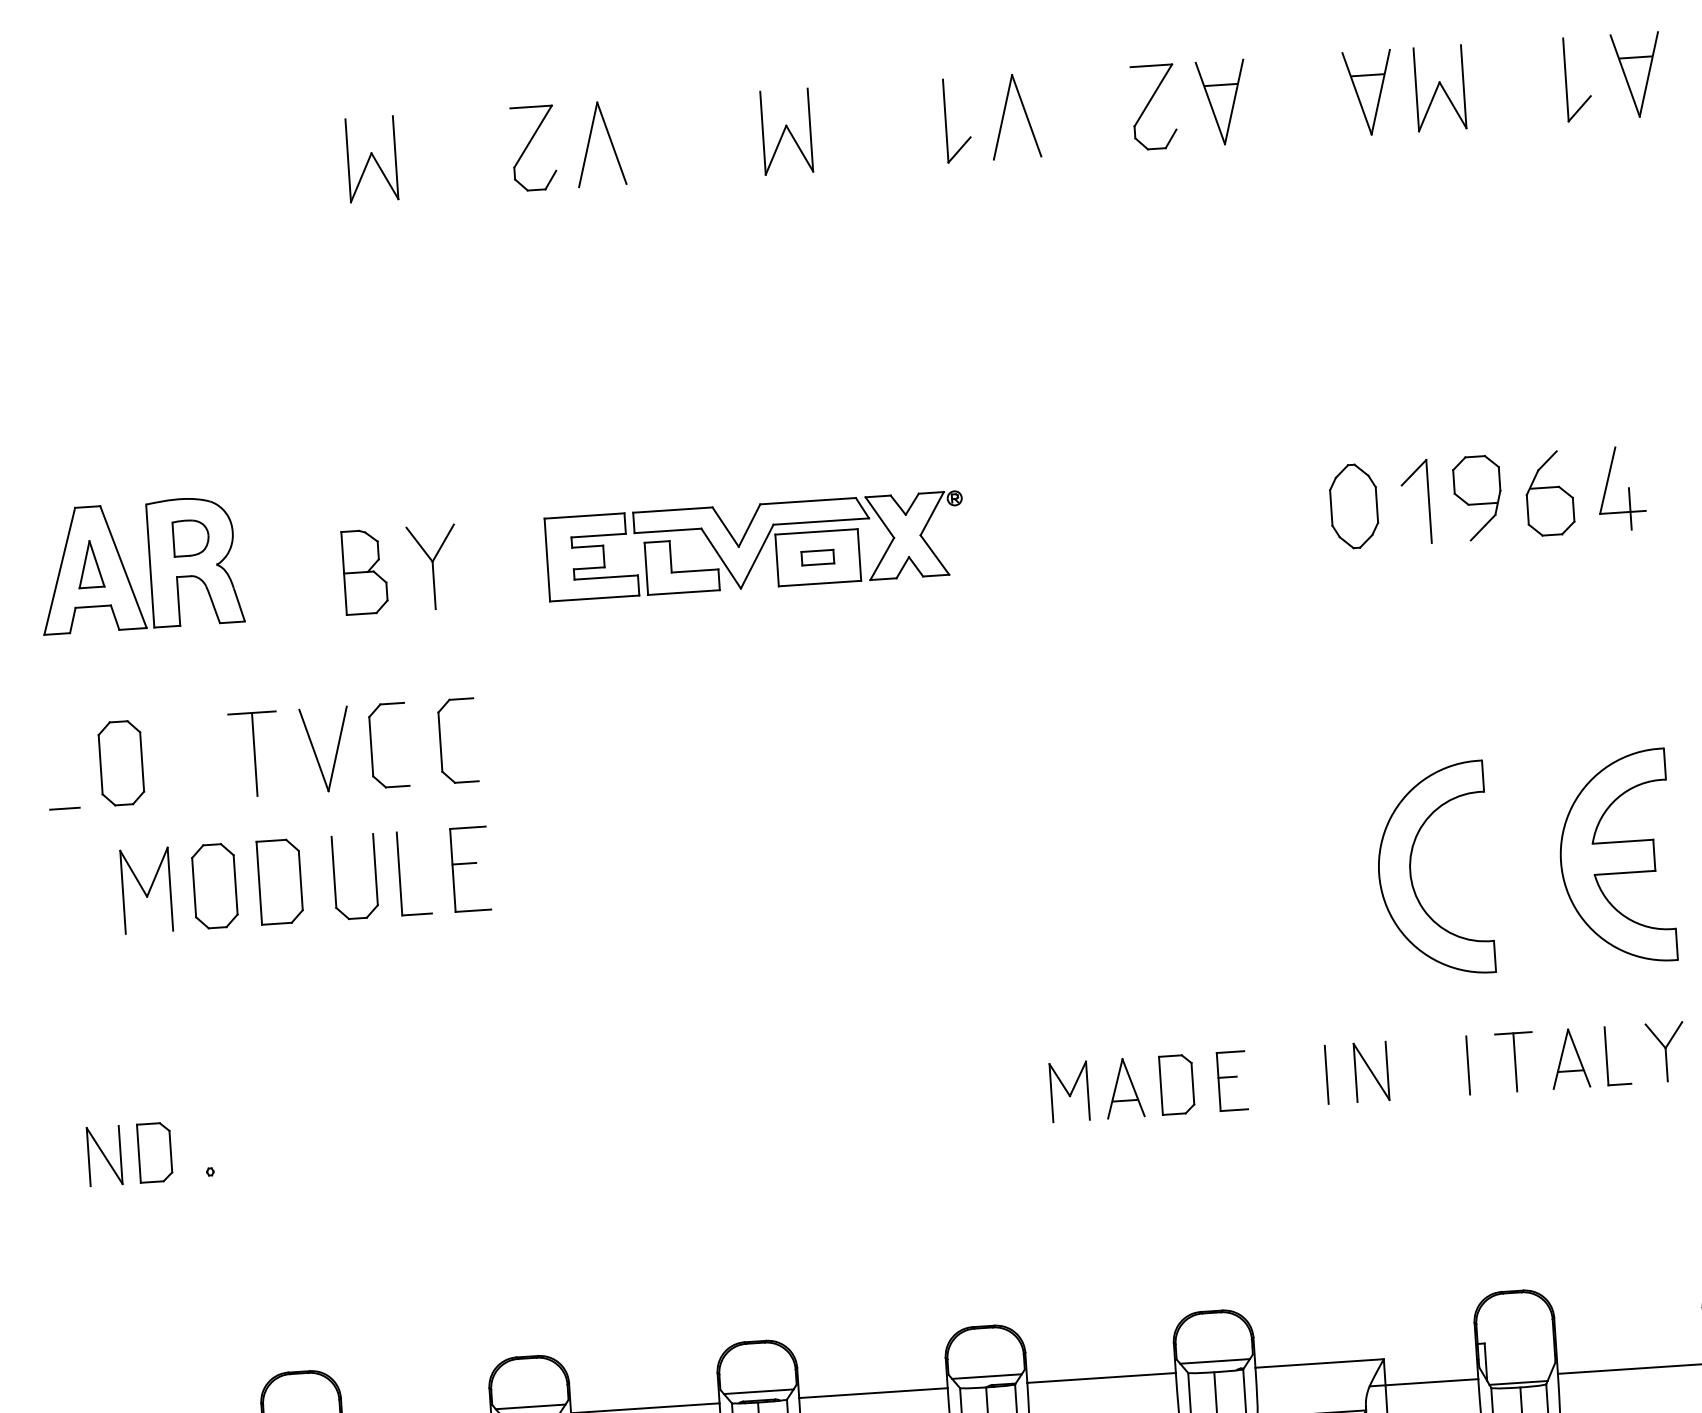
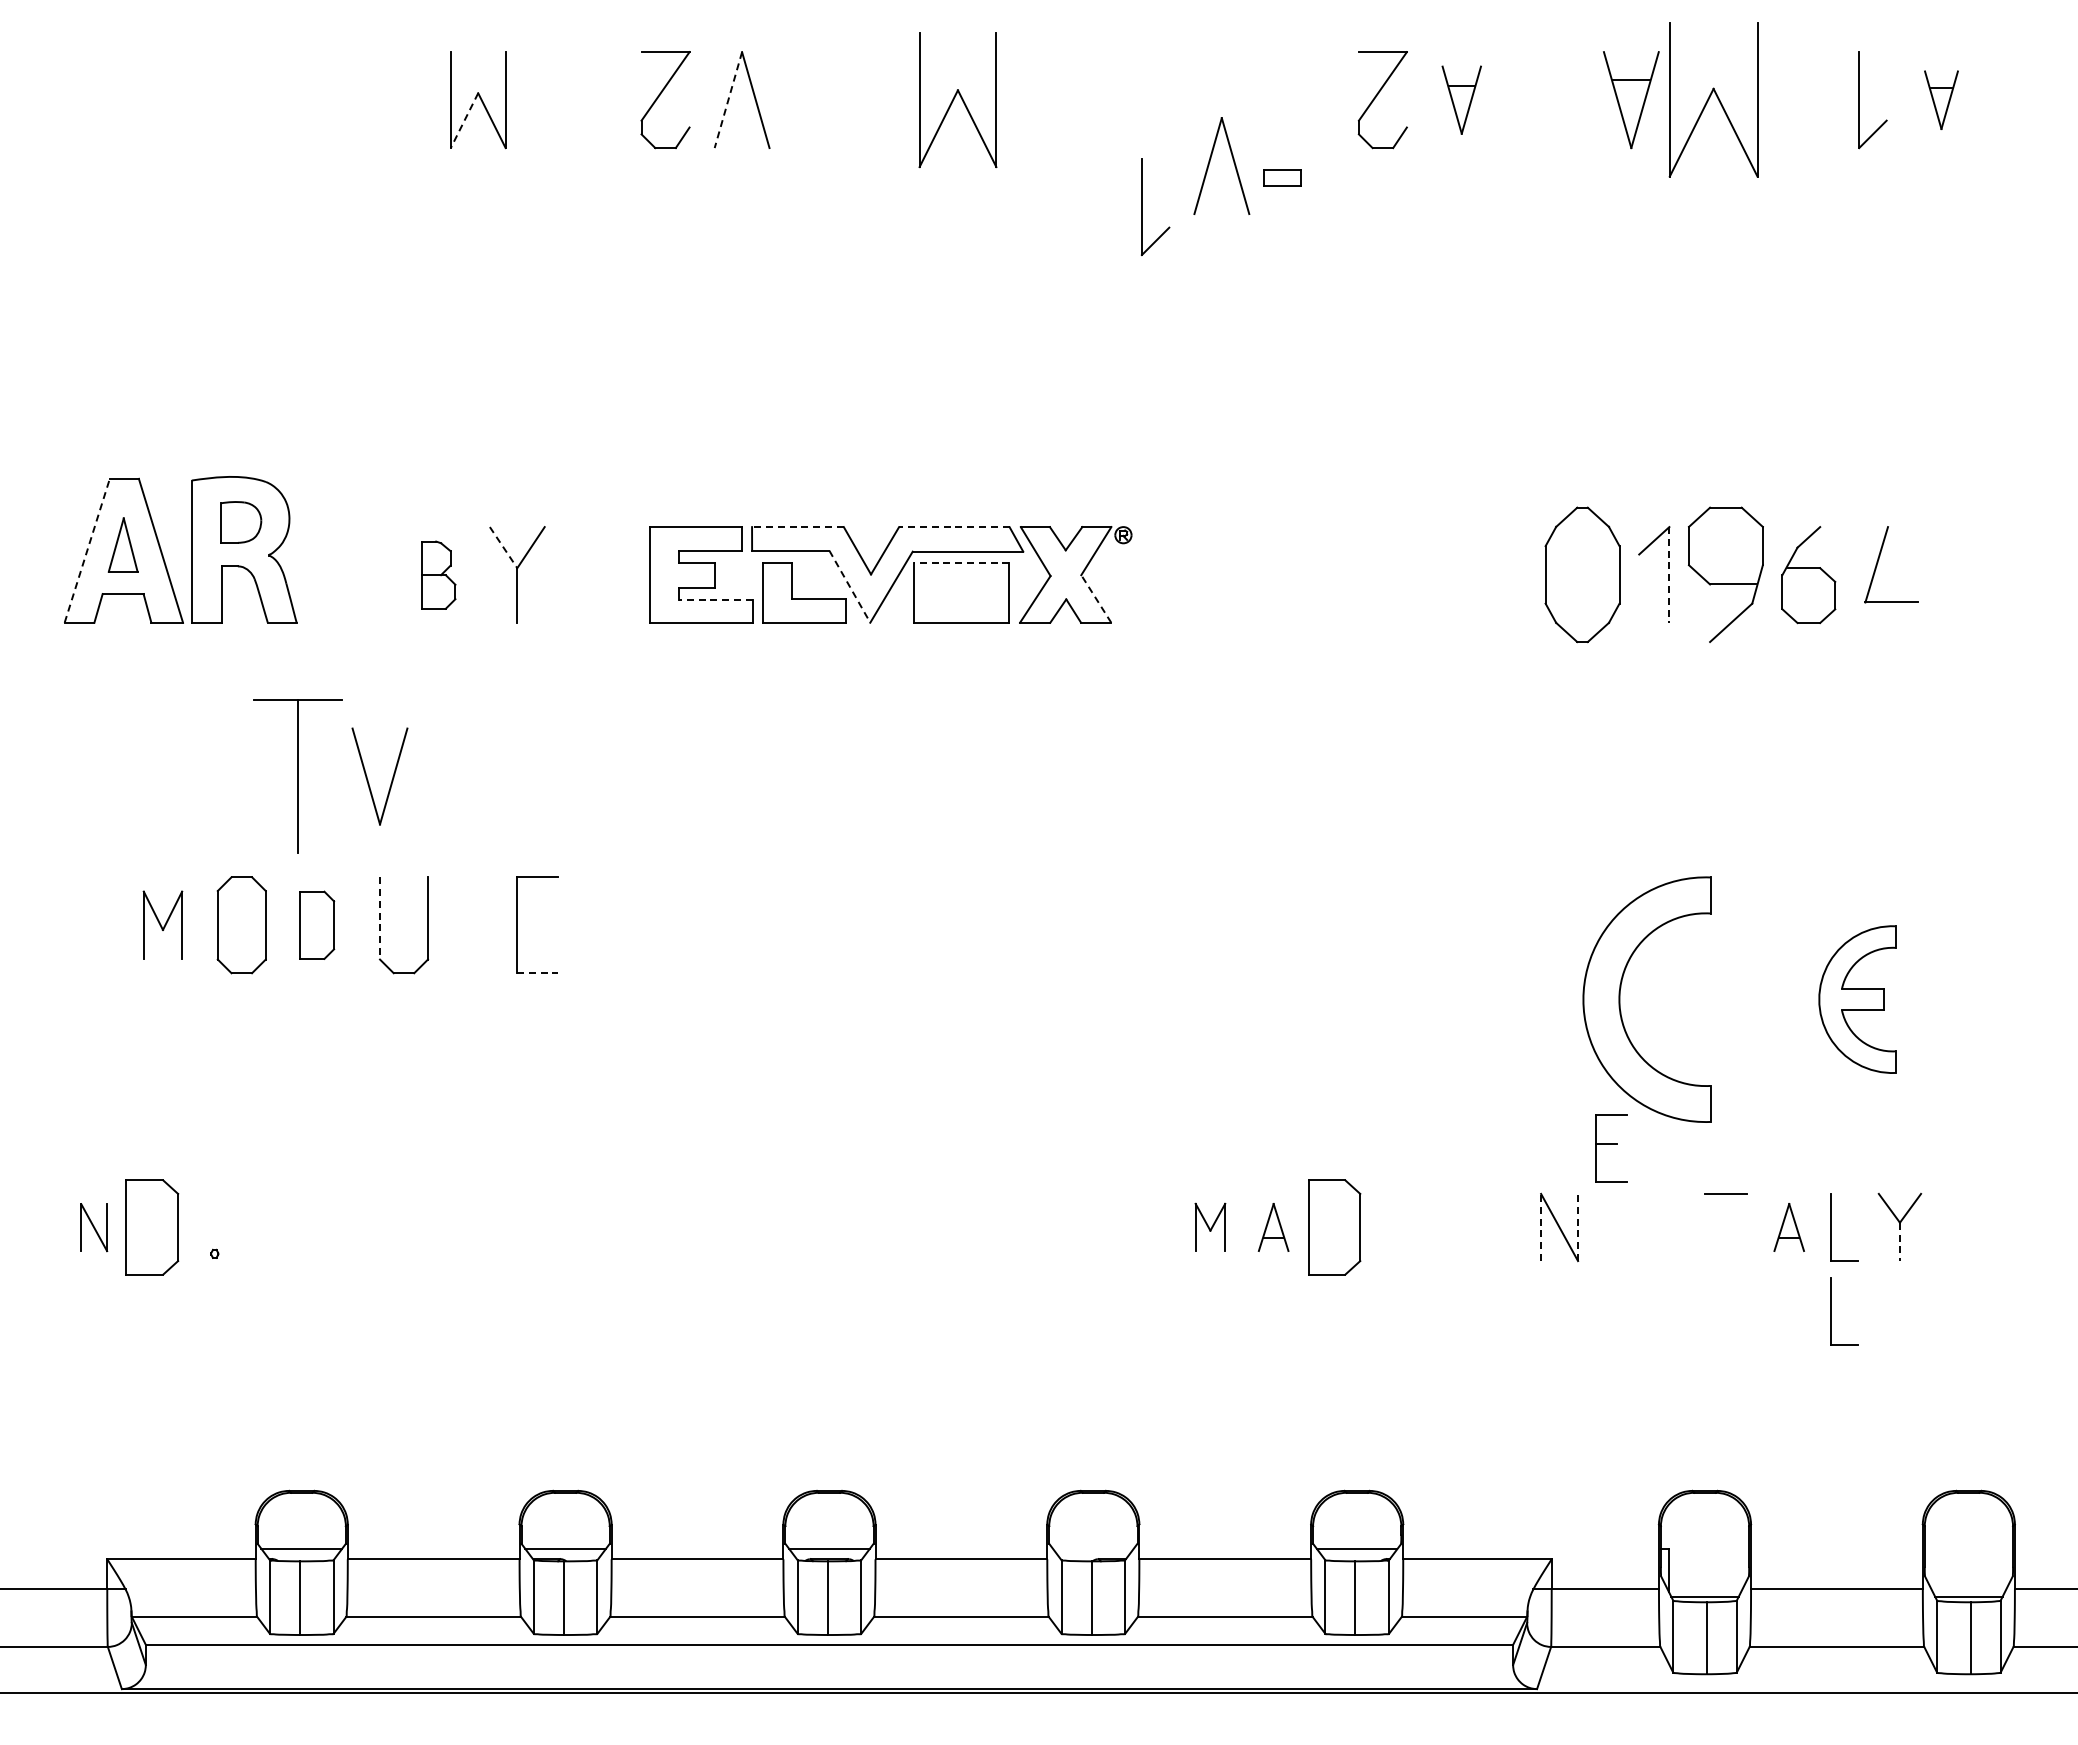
part: (1637, 75) -> (1941, 100), size x0.6
part: (1439, 88) -> (1713, 100), size x1.6
part: (1222, 103) -> (1461, 100), size x0.7
part: (1004, 114) -> (1210, 162), moved
part: (946, 121) -> (1142, 207), moved
part: (786, 132) -> (957, 100), size x1.4
line: (588, 145) -> (728, 100), solid -> dashed
line: (361, 177) -> (464, 120), solid -> dashed
part: (1477, 498) -> (1725, 575), size x1.4
line: (807, 501) -> (953, 527), solid -> dashed
line: (1429, 501) -> (1669, 575), solid -> dashed
part: (1353, 506) -> (1582, 575), size x1.4
line: (1630, 509) -> (1900, 599), removed
line: (672, 510) -> (797, 527), solid -> dashed
line: (816, 532) -> (961, 563), solid -> dashed
line: (419, 544) -> (503, 547), solid -> dashed
line: (935, 554) -> (1096, 598), solid -> dashed
part: (818, 557) -> (1282, 177), moved
line: (721, 559) -> (850, 587), solid -> dashed
line: (59, 571) -> (87, 550), solid -> dashed
part: (364, 572) -> (438, 575), size x0.7
line: (606, 577) -> (716, 599), solid -> dashed
part: (441, 742) -> (513, 776), removed
part: (372, 746) -> (433, 776), removed
part: (254, 754) -> (297, 776), size x1.6
part: (121, 763) -> (143, 776), removed
line: (64, 808) -> (74, 824), removed
part: (1616, 857) -> (1857, 999), size x0.6
line: (464, 863) -> (530, 918), removed
line: (334, 872) -> (380, 918), solid -> dashed
part: (399, 873) -> (455, 924), removed
part: (280, 882) -> (317, 925), size x0.7
part: (146, 890) -> (162, 924), size x0.7
line: (473, 910) -> (537, 973), solid -> dashed
part: (1570, 1058) -> (1789, 1227), size x0.7
line: (1515, 1062) -> (1725, 1227), removed
line: (1468, 1065) -> (1671, 1227), removed
line: (1666, 1065) -> (1899, 1242), solid -> dashed
line: (1387, 1070) -> (1578, 1227), solid -> dashed
line: (1355, 1072) -> (1541, 1227), solid -> dashed
line: (1326, 1074) -> (1507, 1227), removed
part: (1232, 1081) -> (1611, 1148), moved
part: (1176, 1084) -> (1334, 1227), size x1.4
part: (1124, 1088) -> (1273, 1227), size x0.7
part: (1069, 1091) -> (1210, 1226), size x0.7
part: (1611, 1128) -> (1831, 1311), added
part: (155, 1152) -> (152, 1227), size x1.4
part: (104, 1156) -> (93, 1227), size x0.7
line: (987, 1376) -> (1093, 1548), removed

